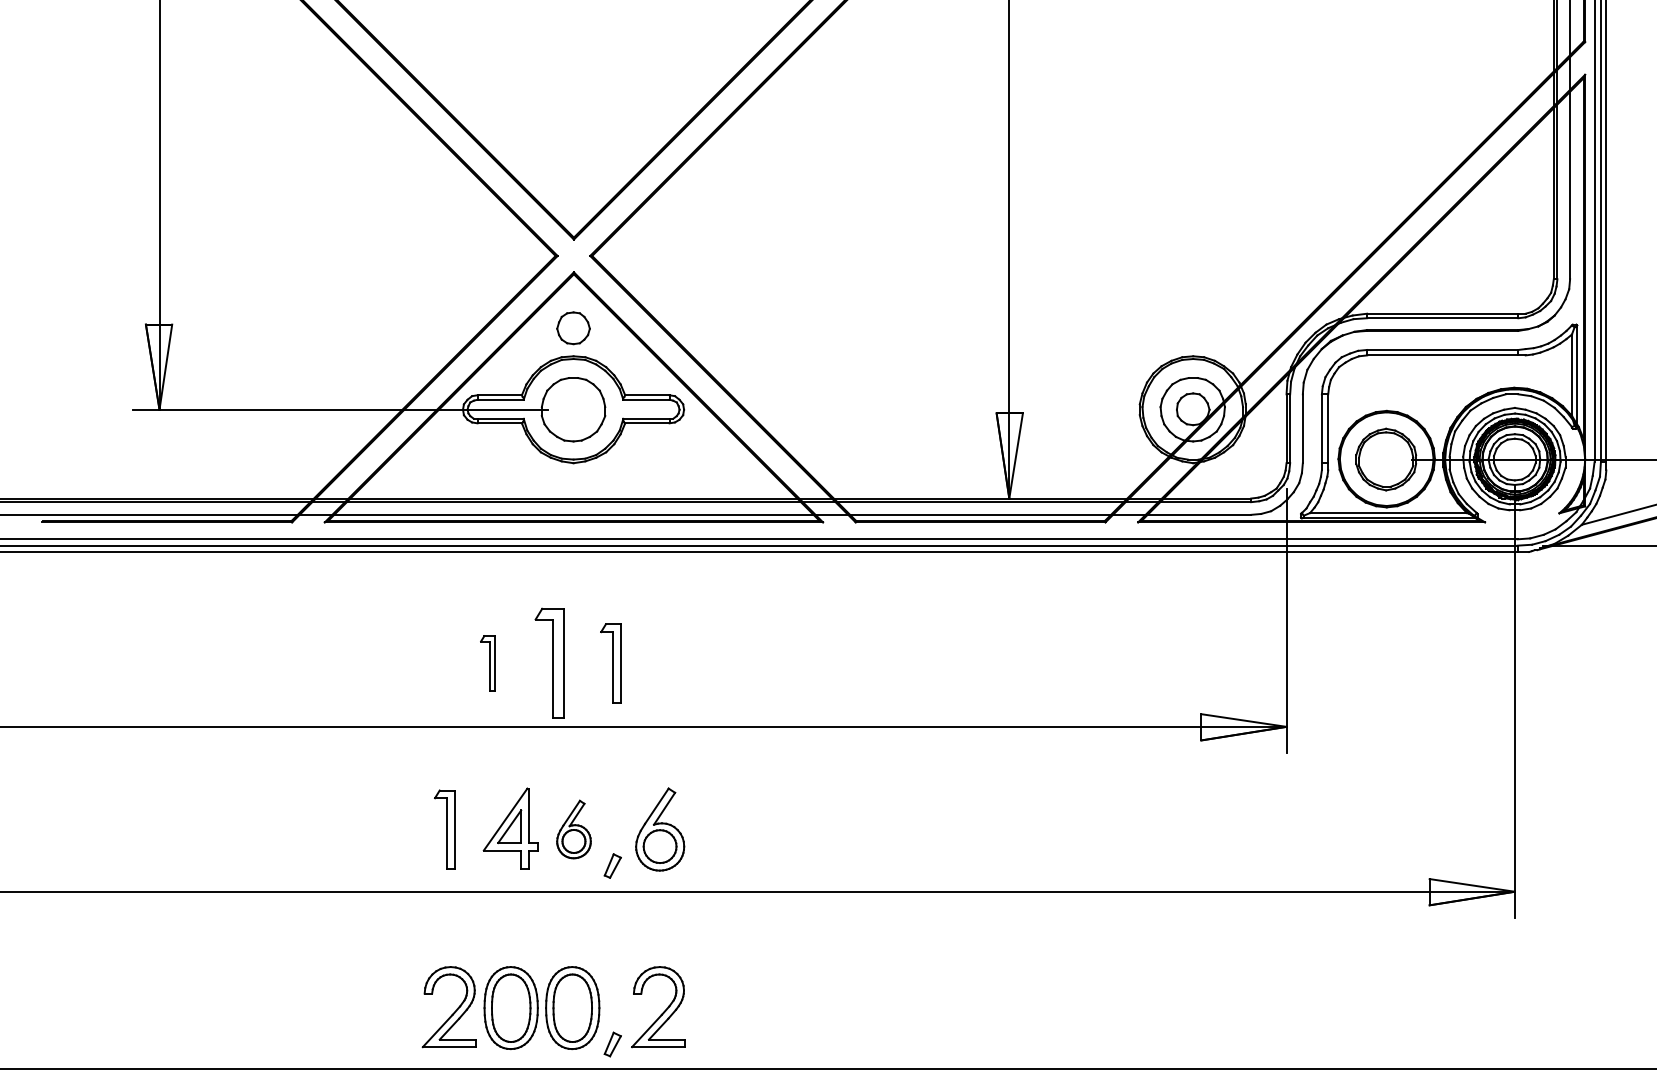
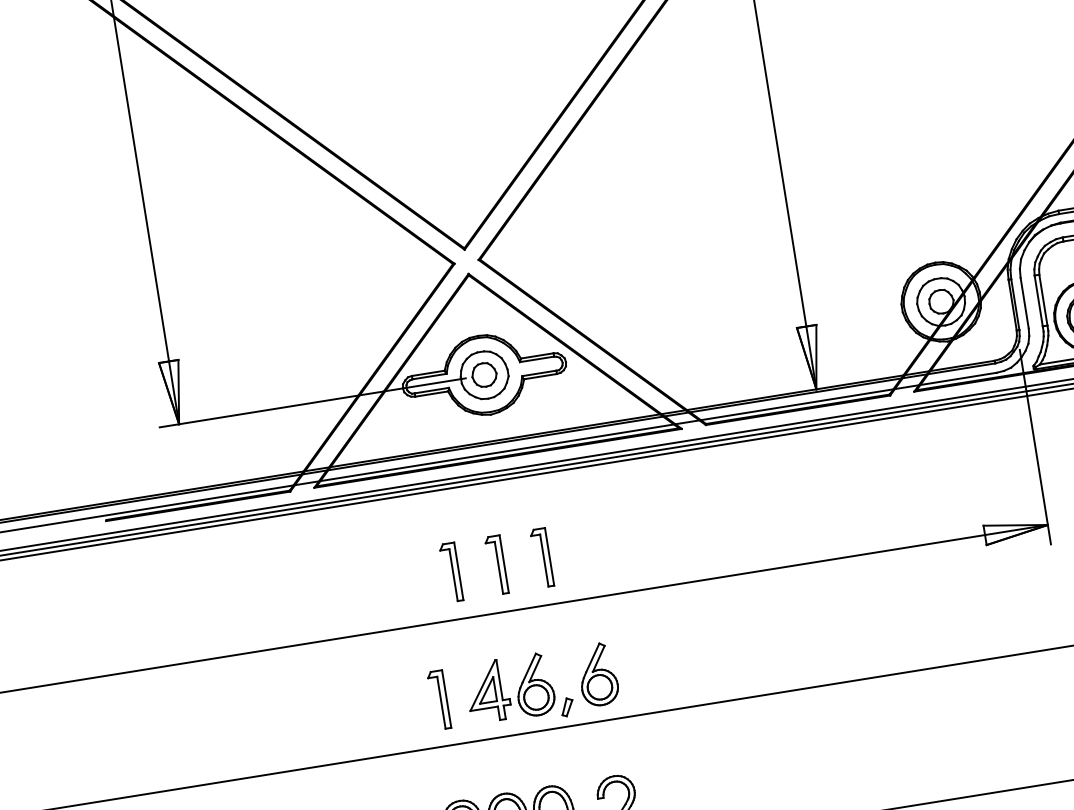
part: (573, 328) -> (484, 375), moved
part: (487, 663) -> (451, 572), size x1.43
part: (549, 663) -> (496, 565), size x0.71
part: (573, 829) -> (534, 684), size x1.43

